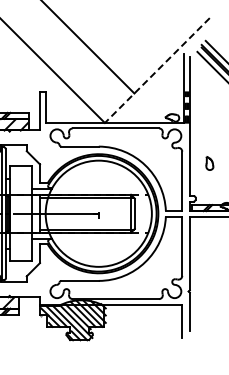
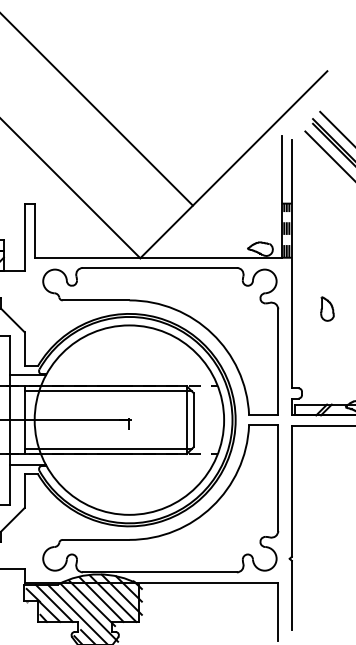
line: (157, 70) -> (234, 164), dashed -> solid
part: (209, 163) -> (326, 309), moved

